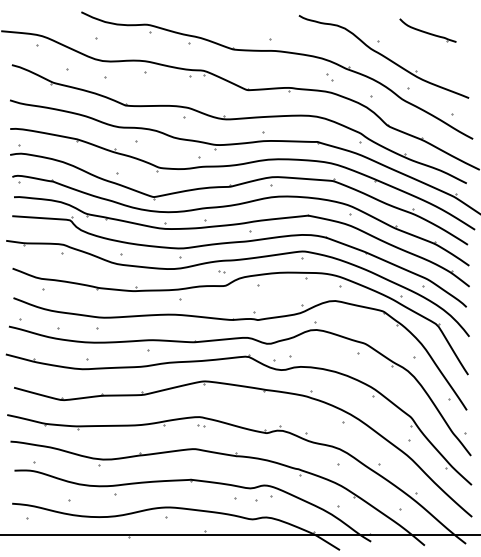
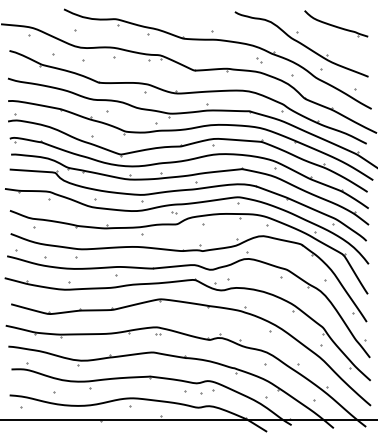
part: (427, 30) -> (335, 23), size x1.43

